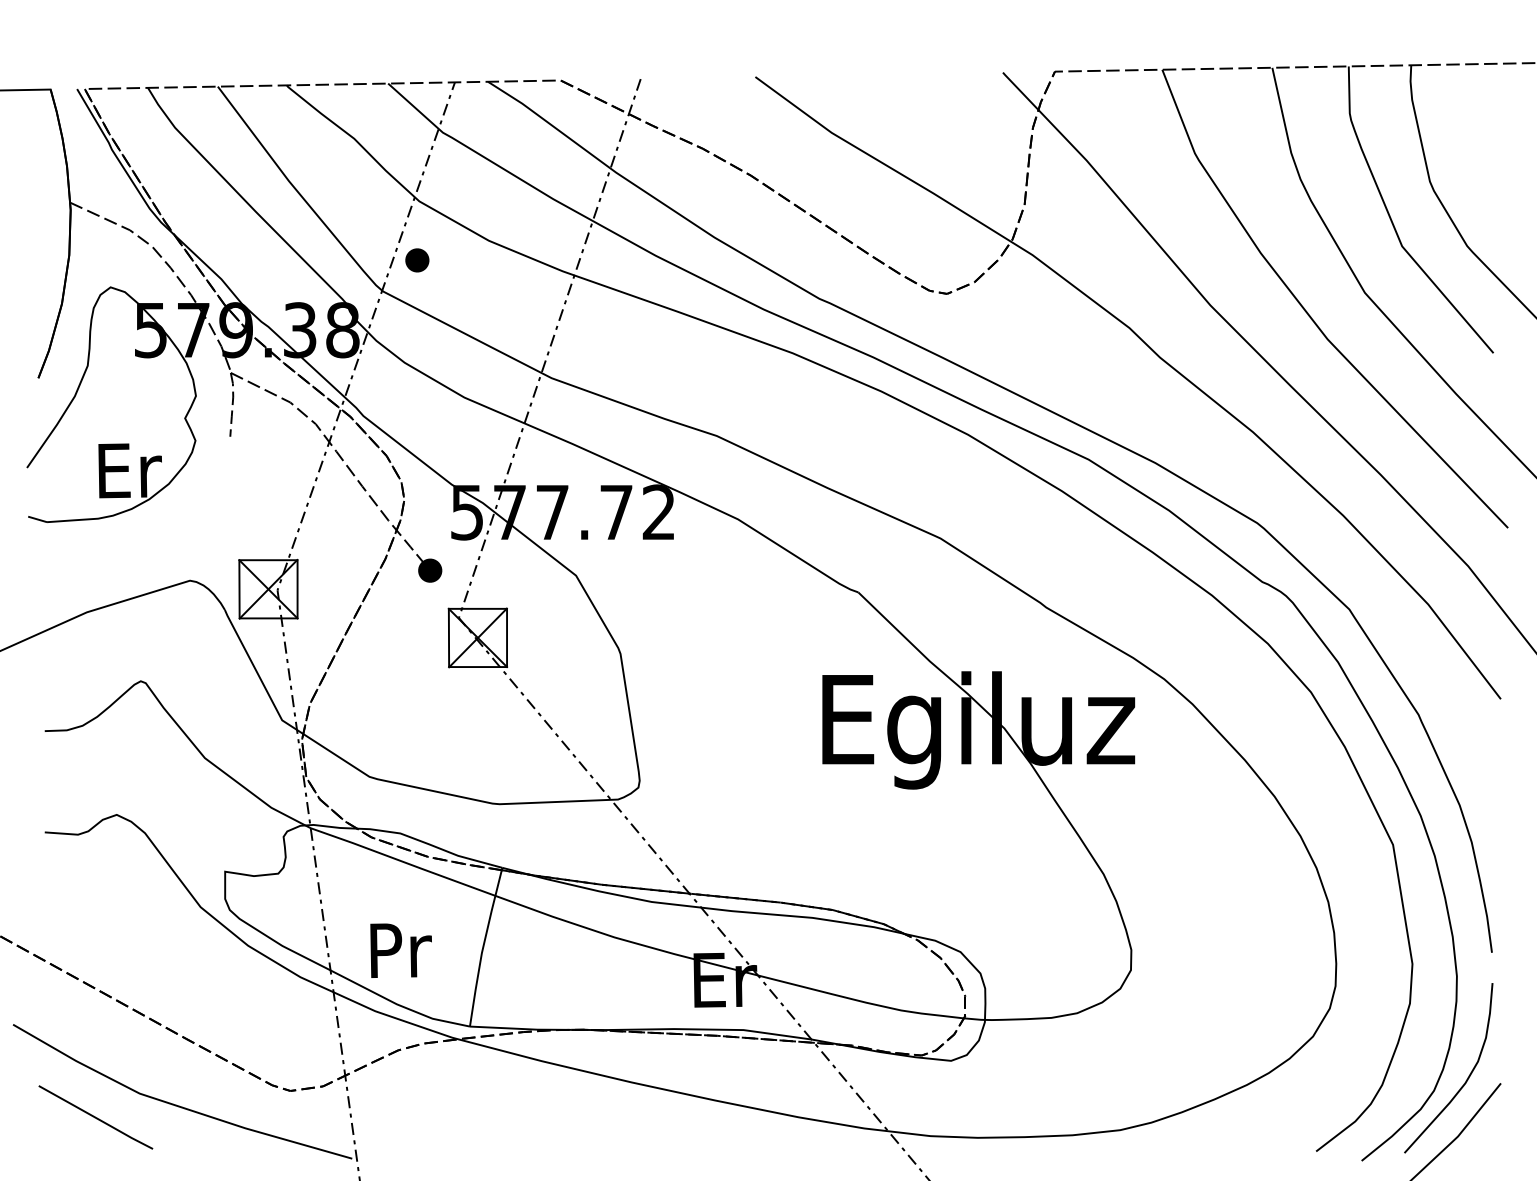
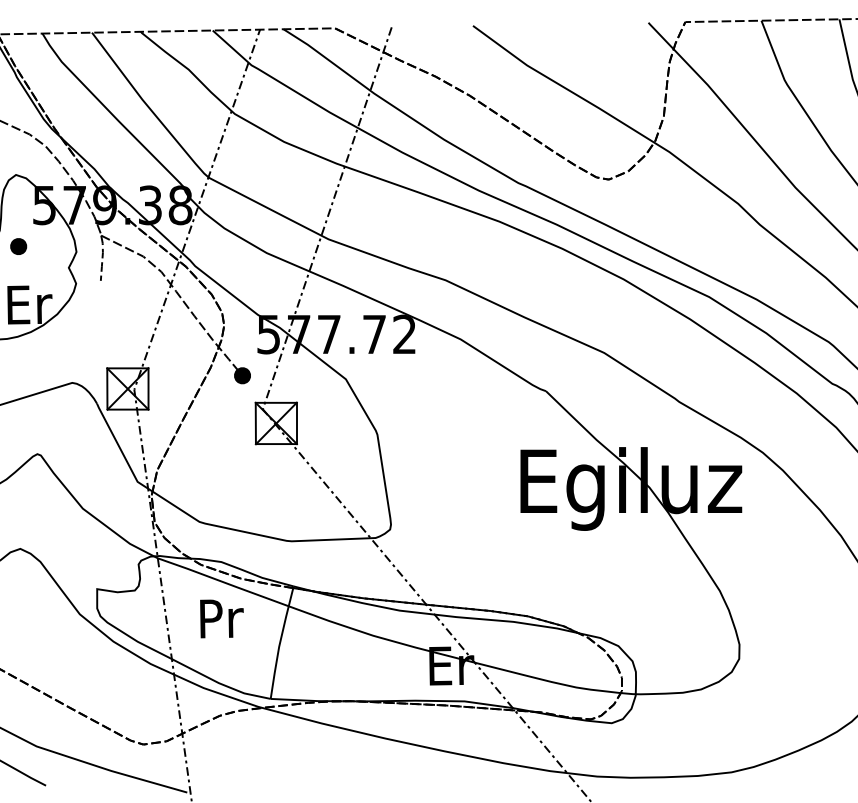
part: (417, 260) -> (18, 246), moved
text: (400, 950) -> (221, 618), moved

